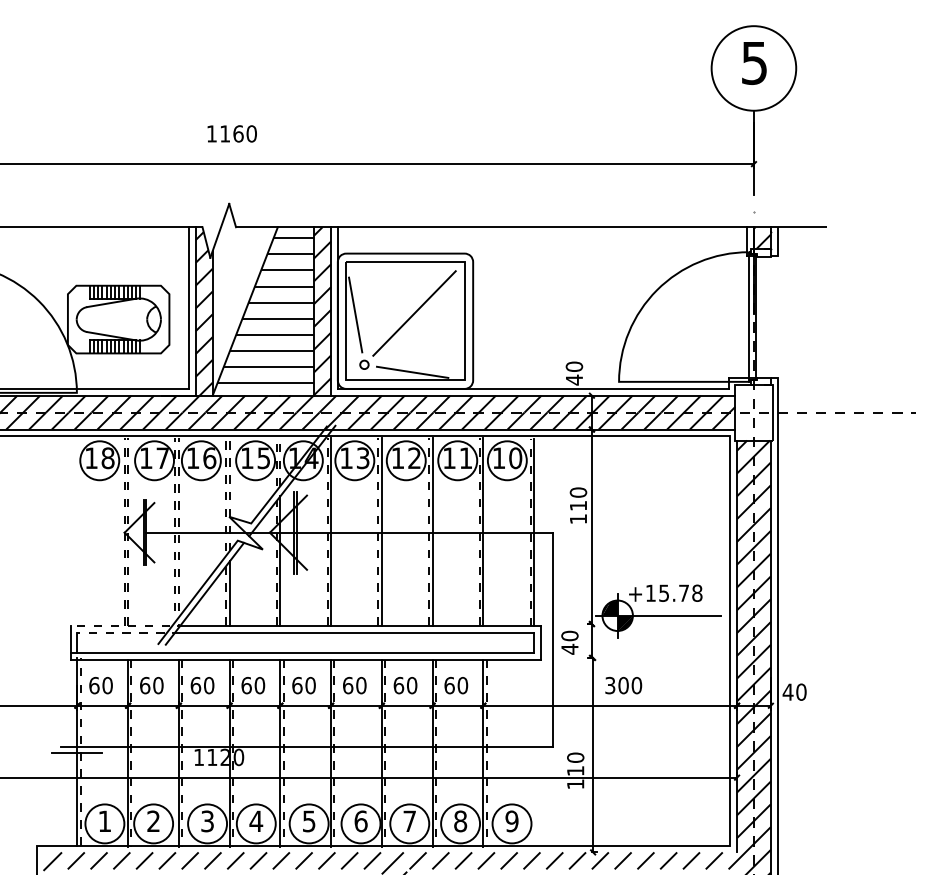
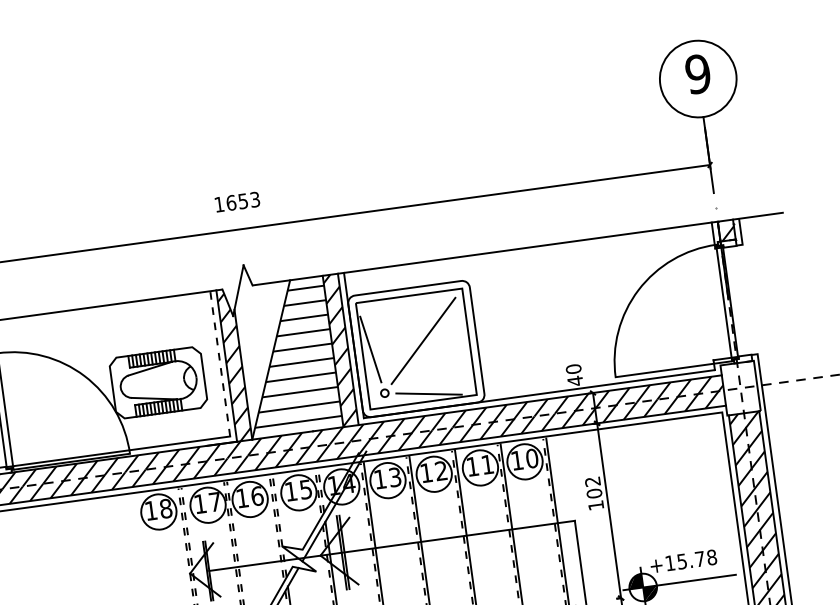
text: (754, 62) -> (698, 73), 5 -> 9
text: (238, 133) -> (243, 200), 1160 -> 1653
line: (188, 308) -> (219, 364), solid -> dashed
text: (578, 499) -> (593, 487), 110 -> 102

